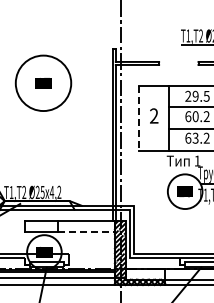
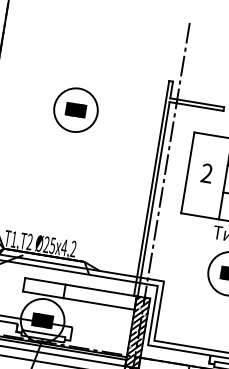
circle: (43, 83) -> (75, 110), size x0.62
line: (139, 118) -> (188, 173), dashed -> solid
line: (86, 232) -> (99, 304), dashed -> solid

